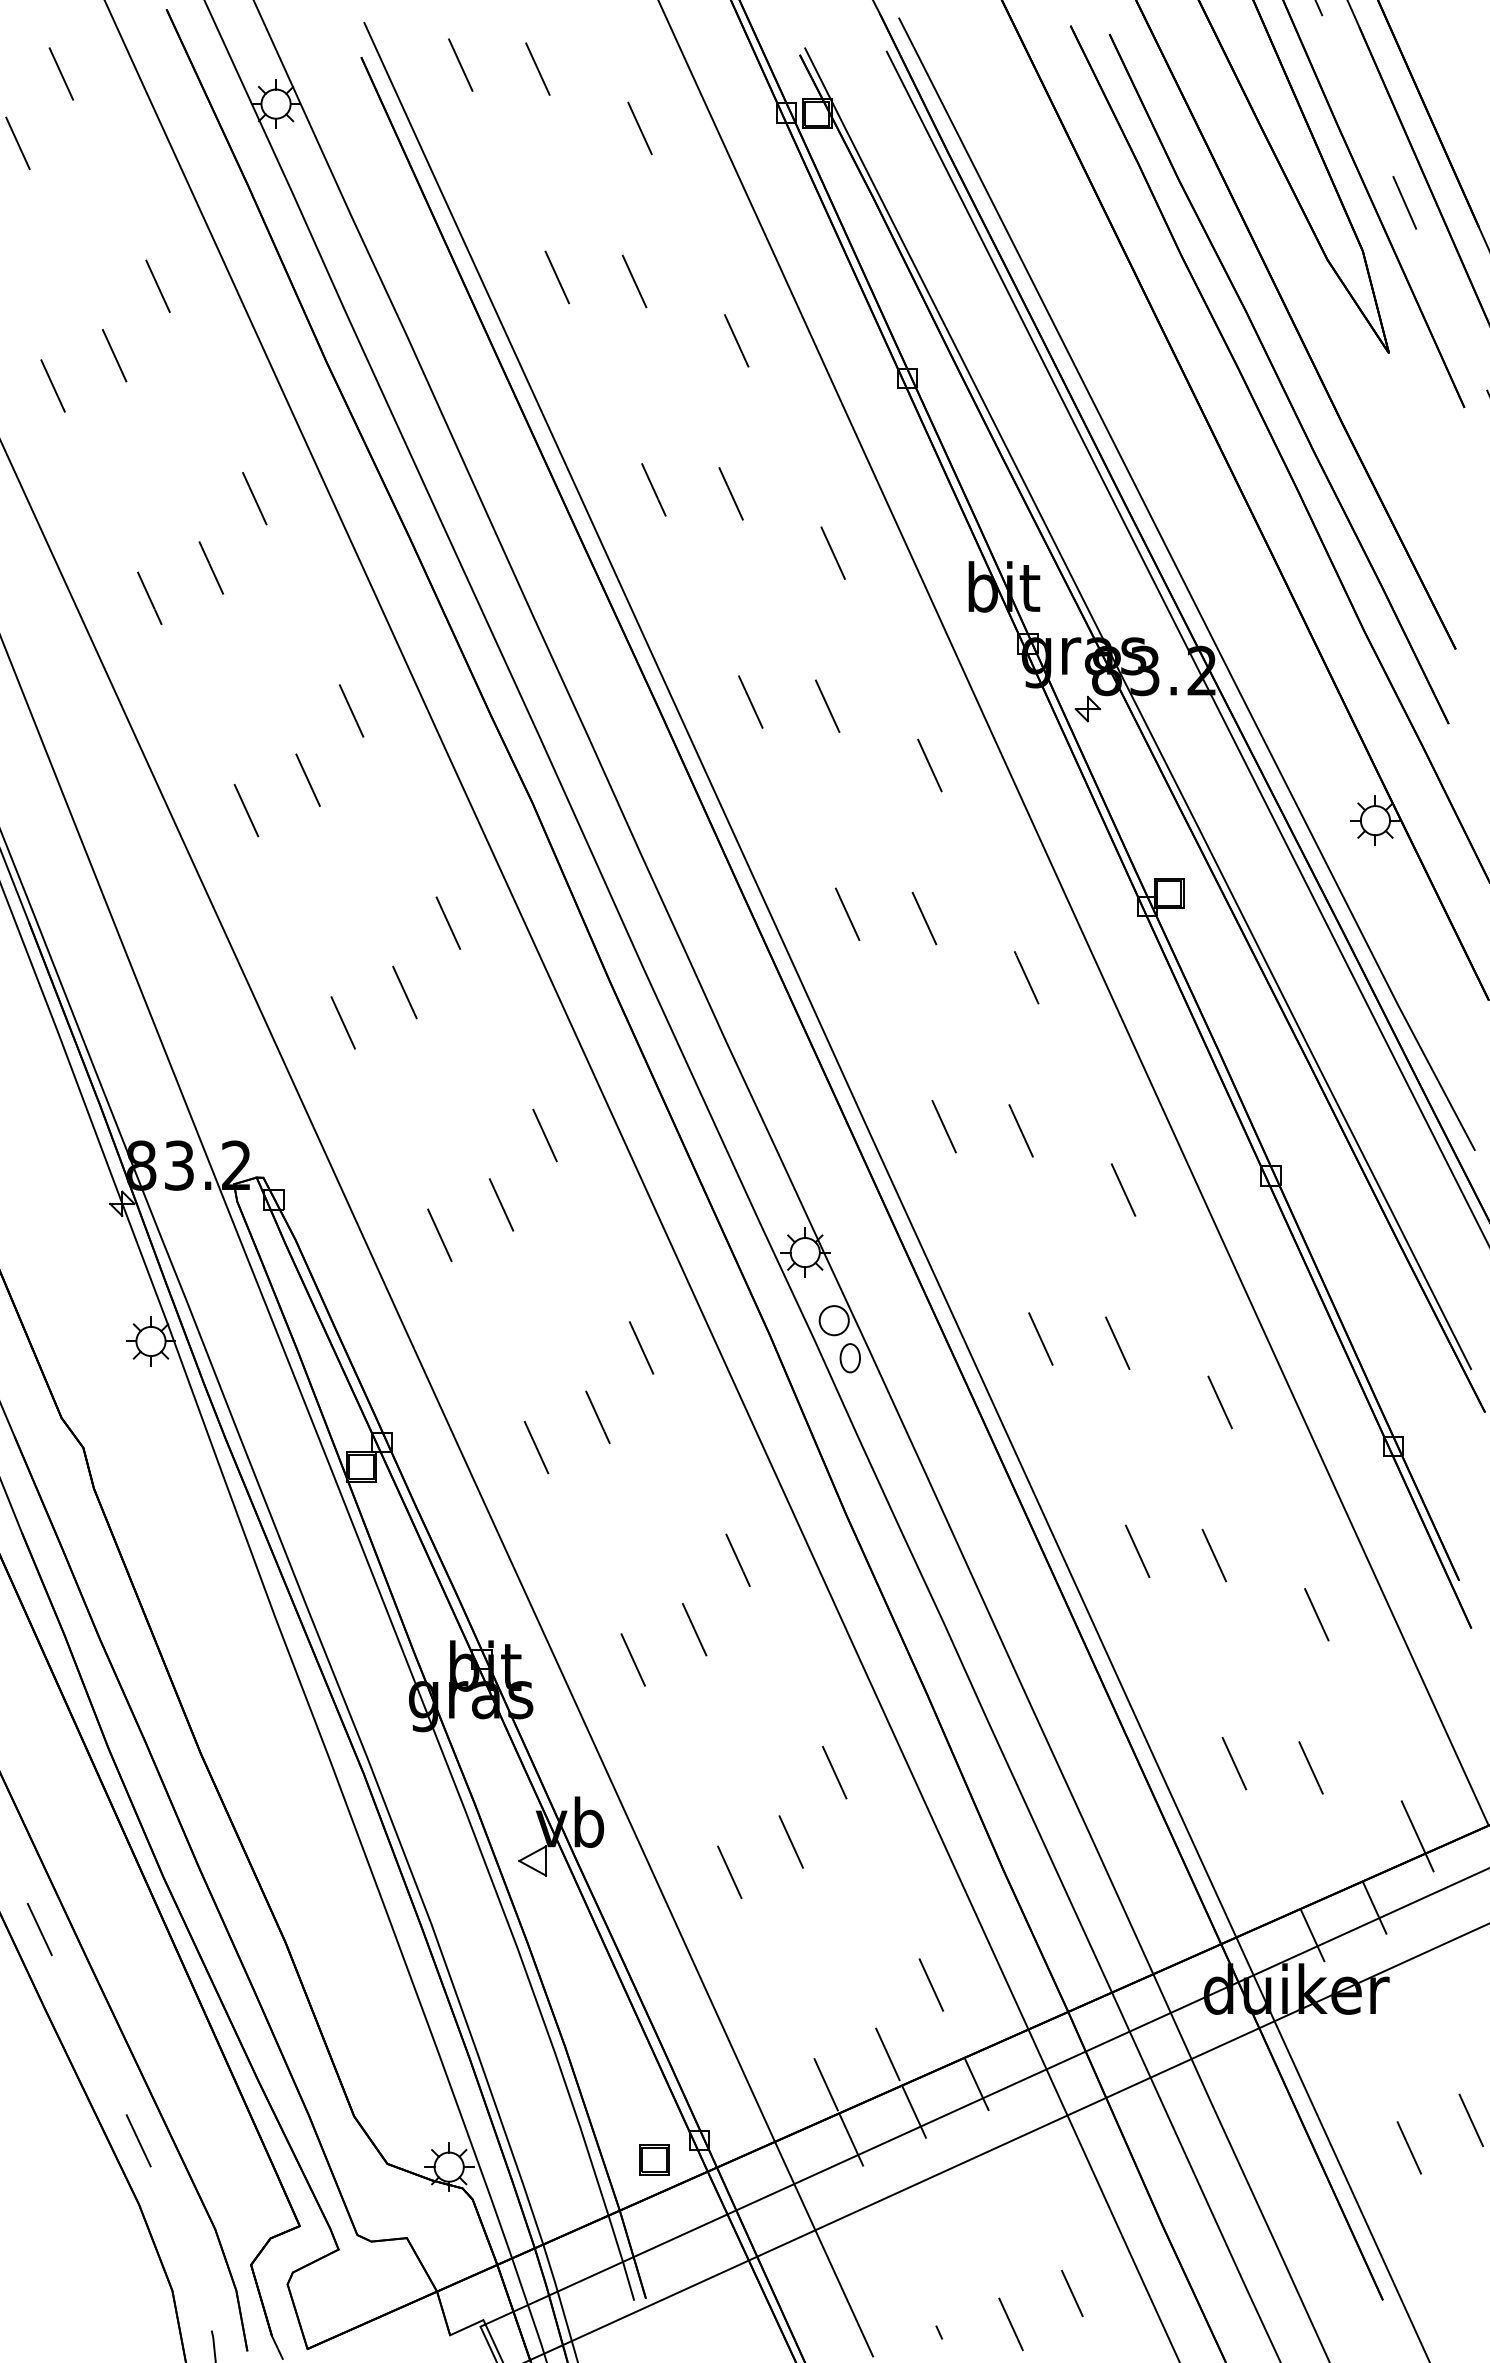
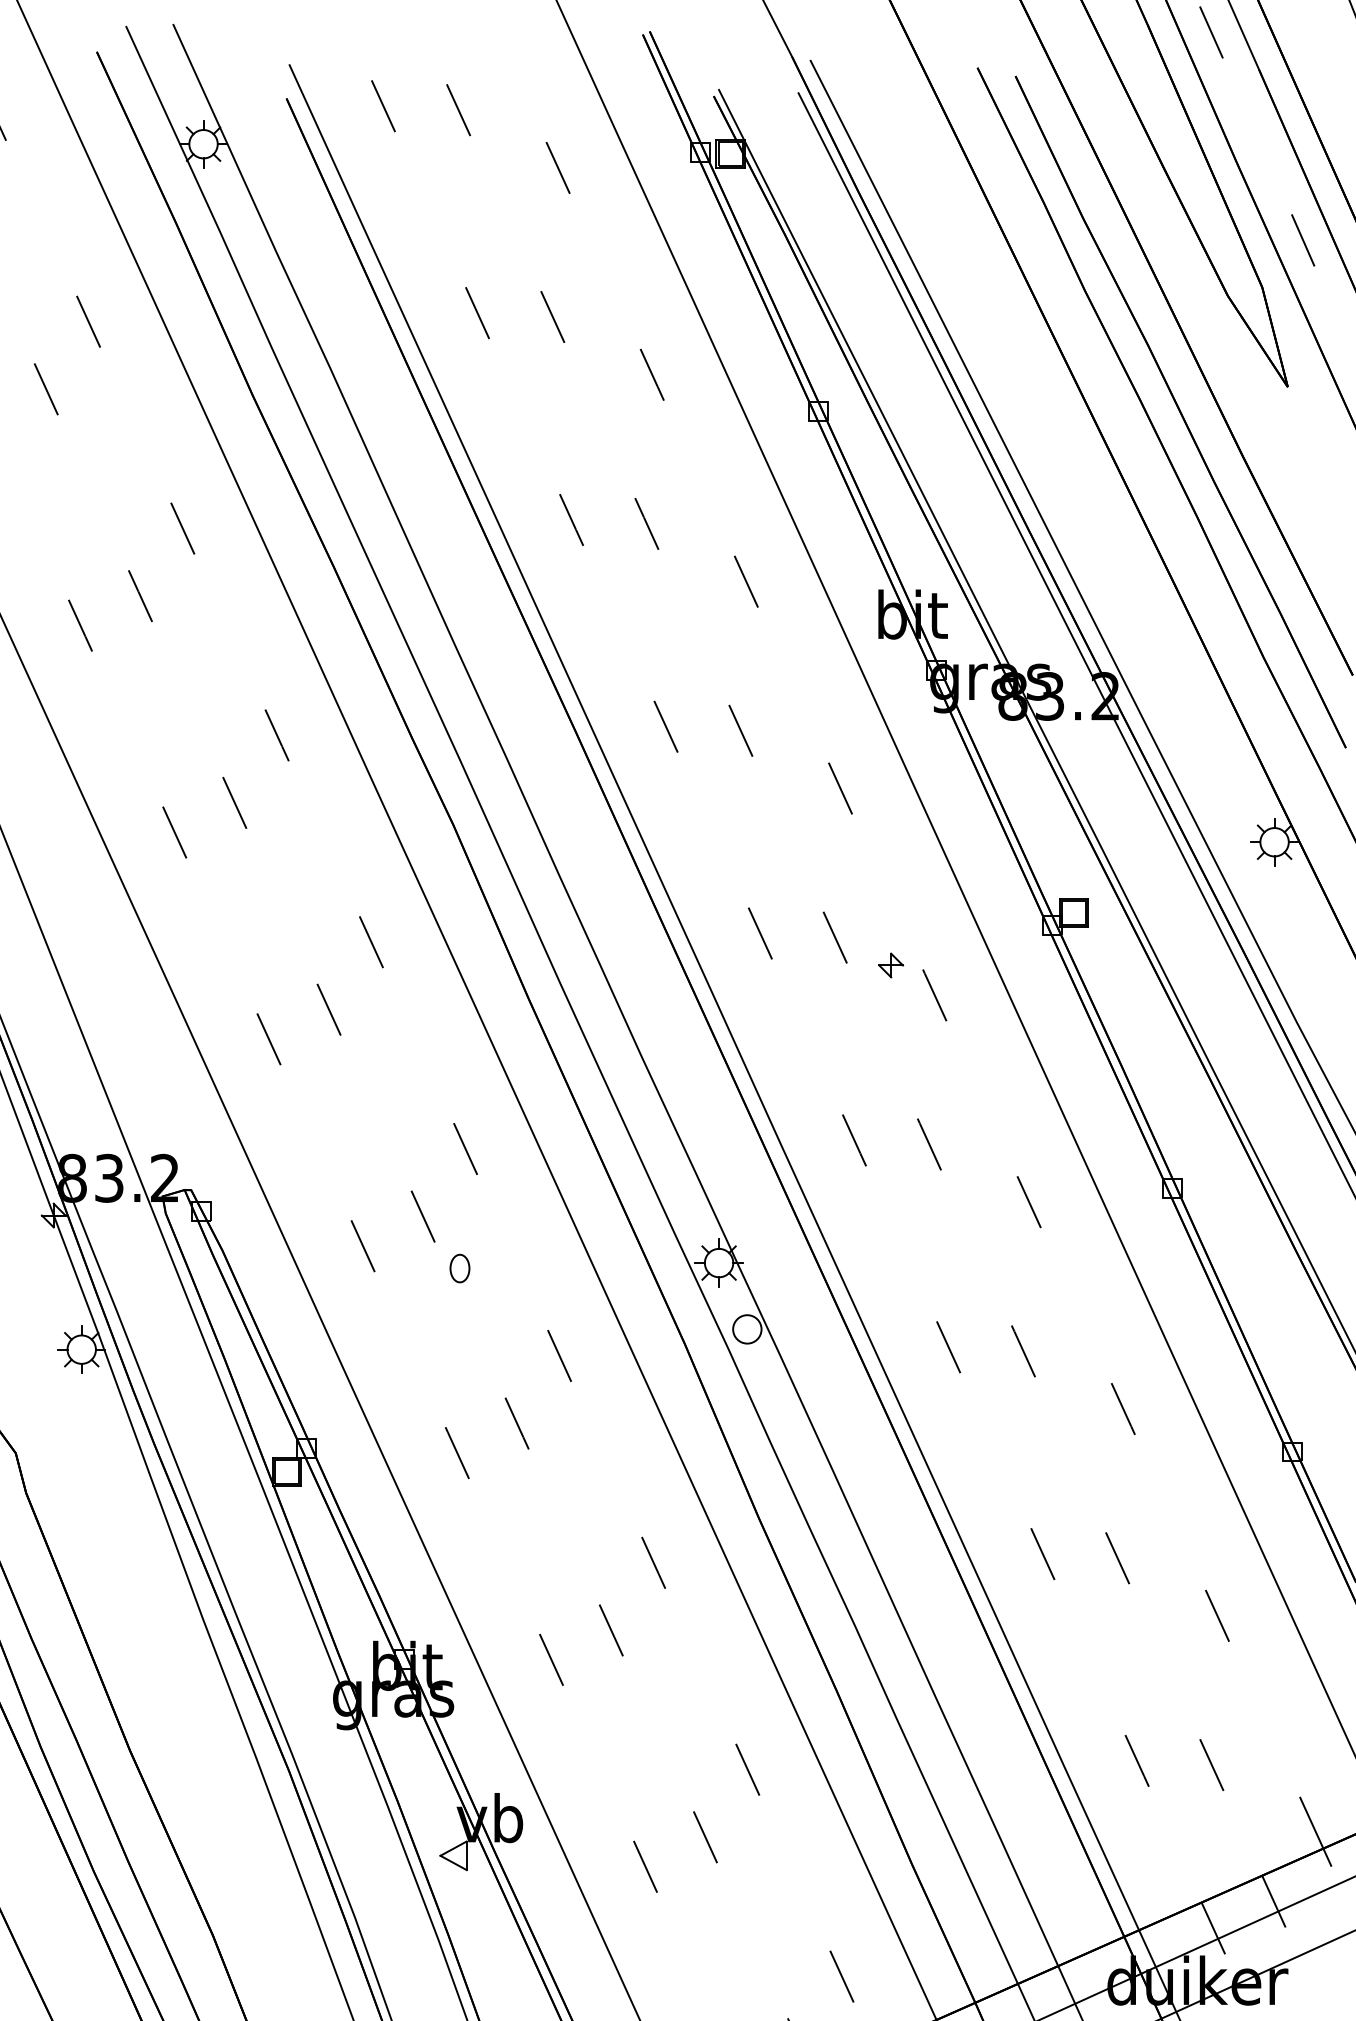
part: (1087, 709) -> (890, 965), moved
part: (849, 1358) -> (459, 1268), moved

